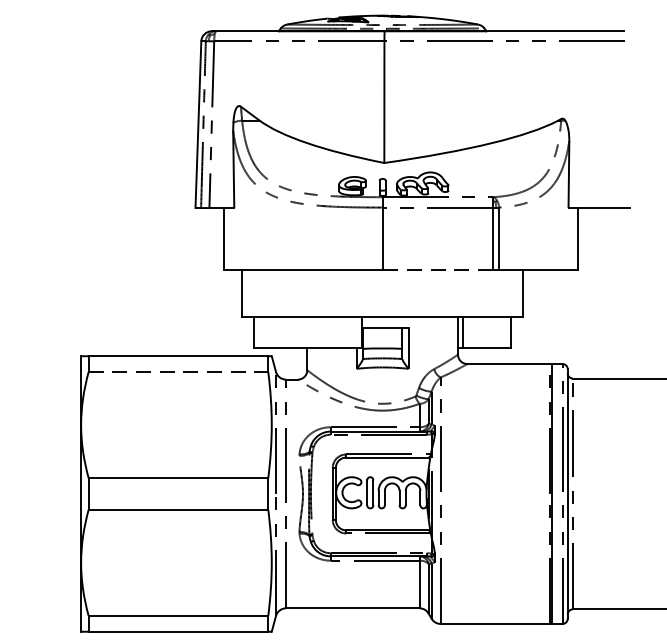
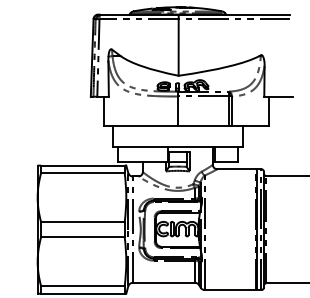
line: (437, 269) -> (203, 125), dashed -> solid
line: (177, 371) -> (82, 172), dashed -> solid

